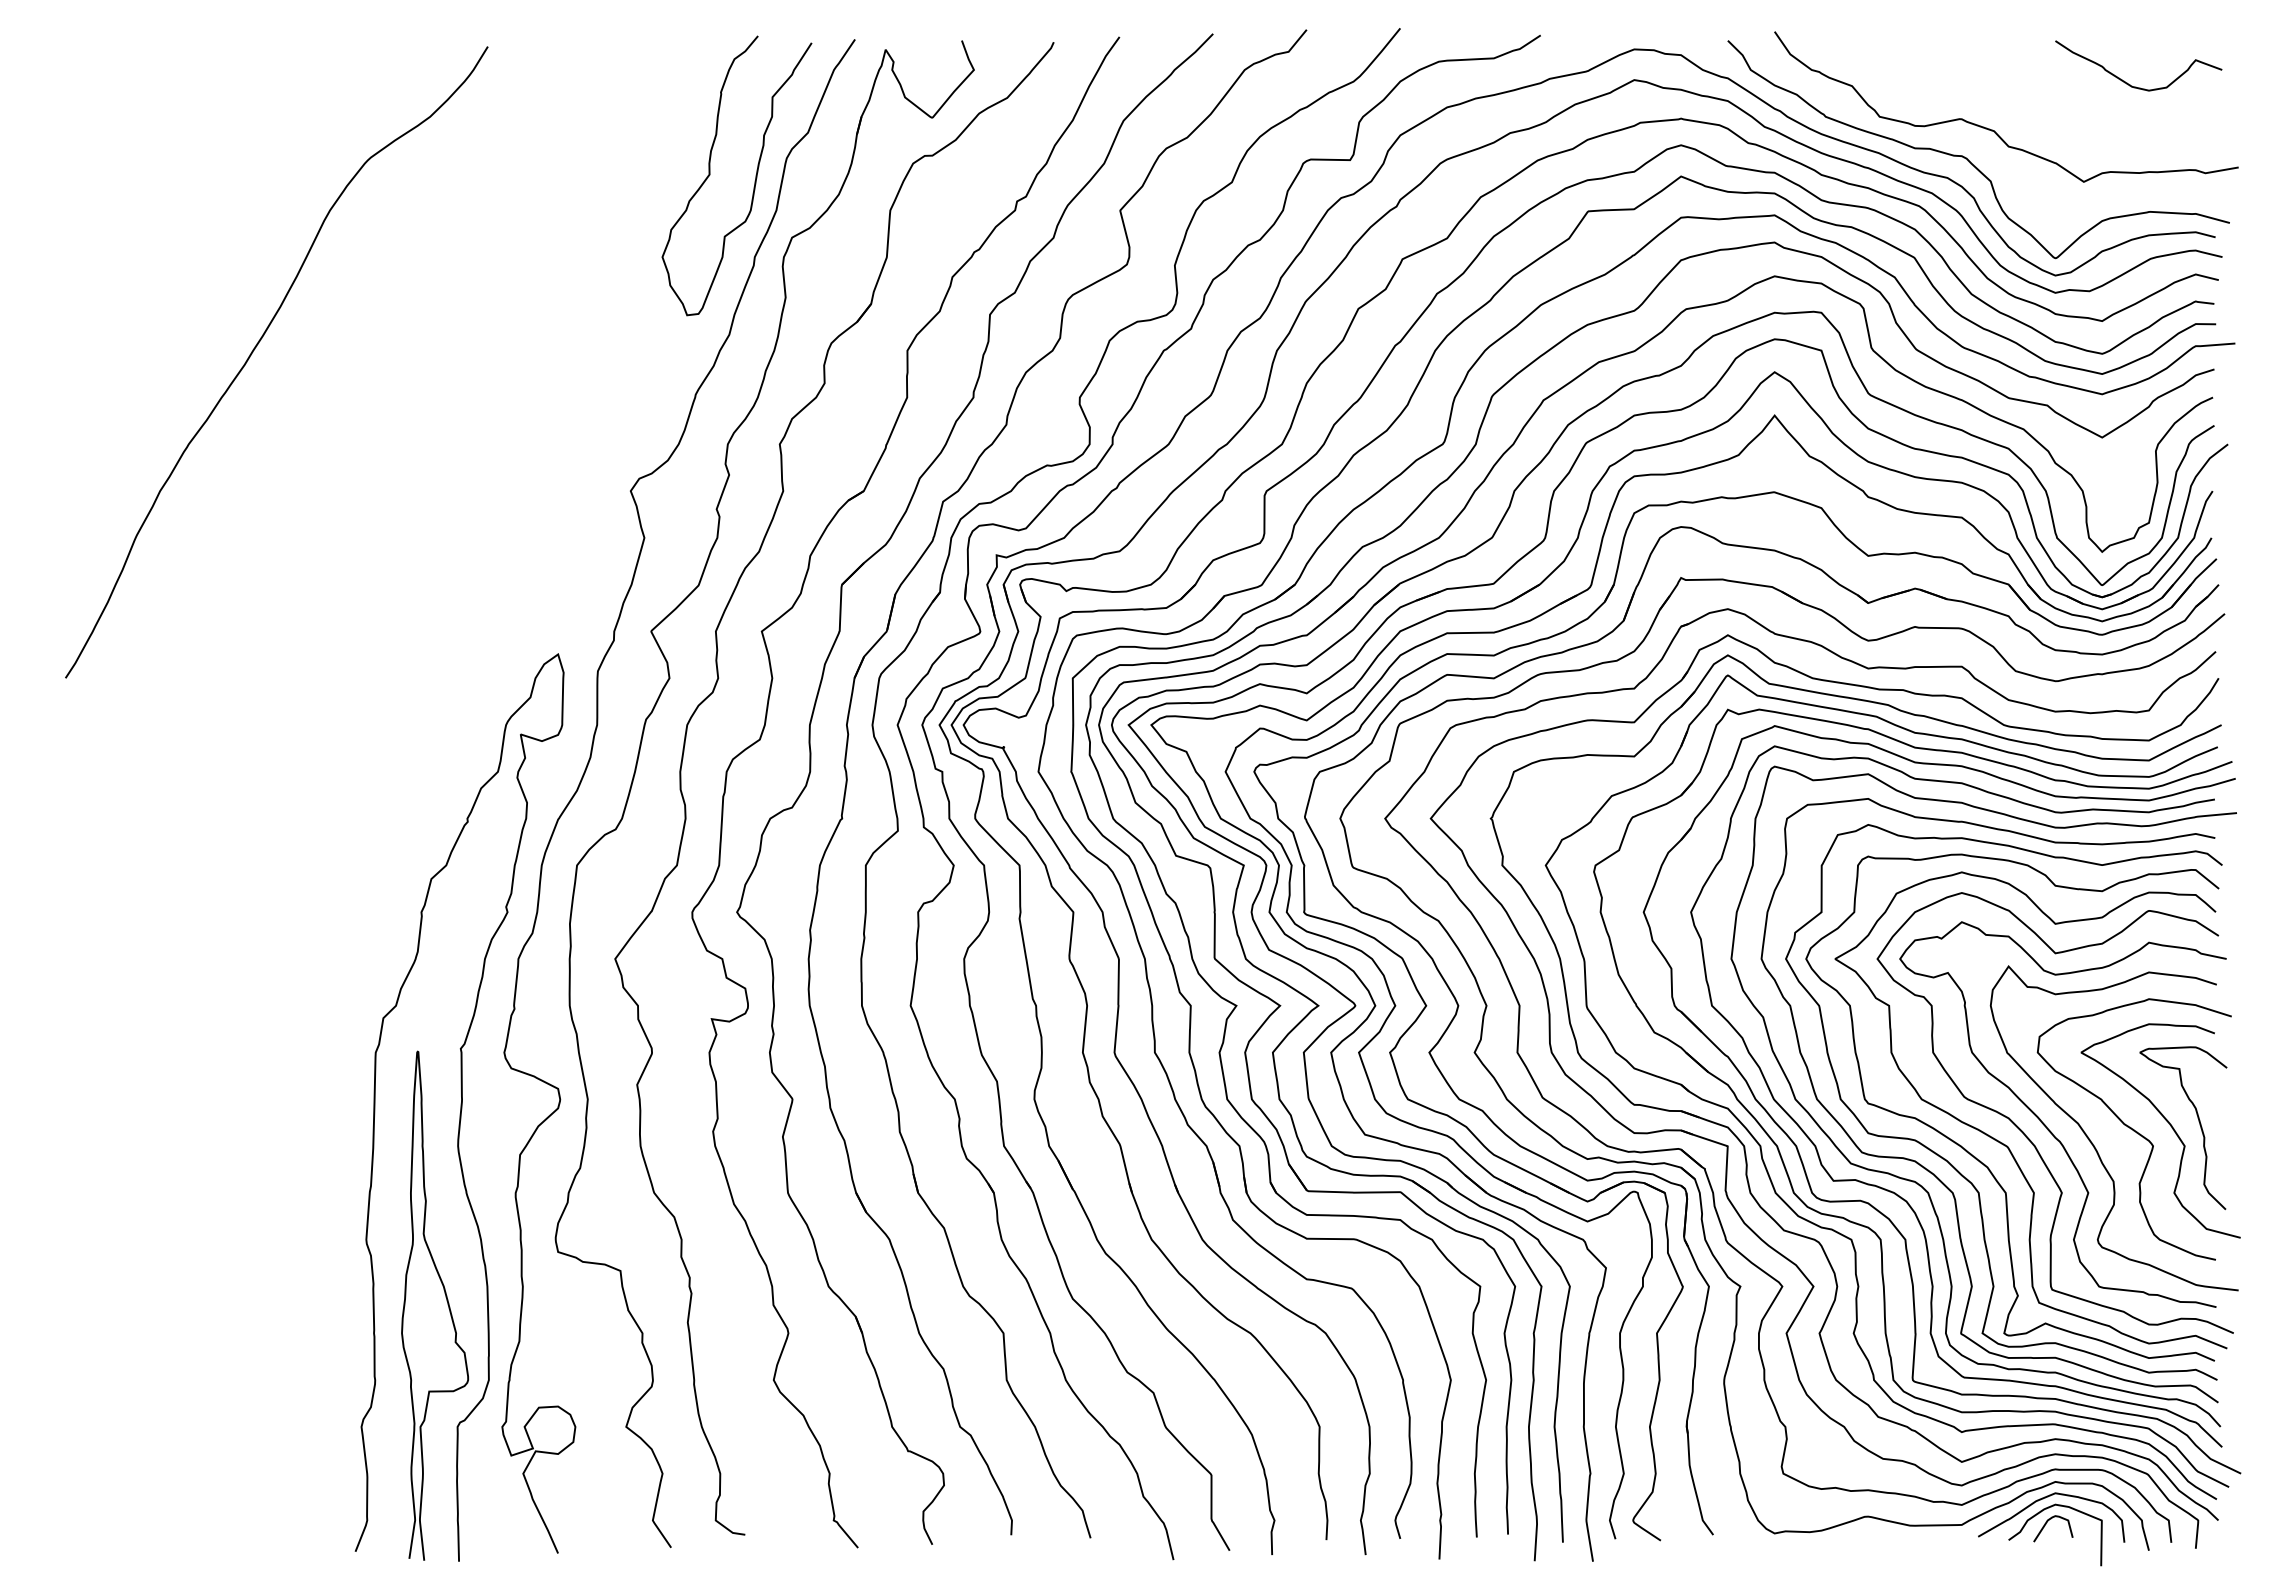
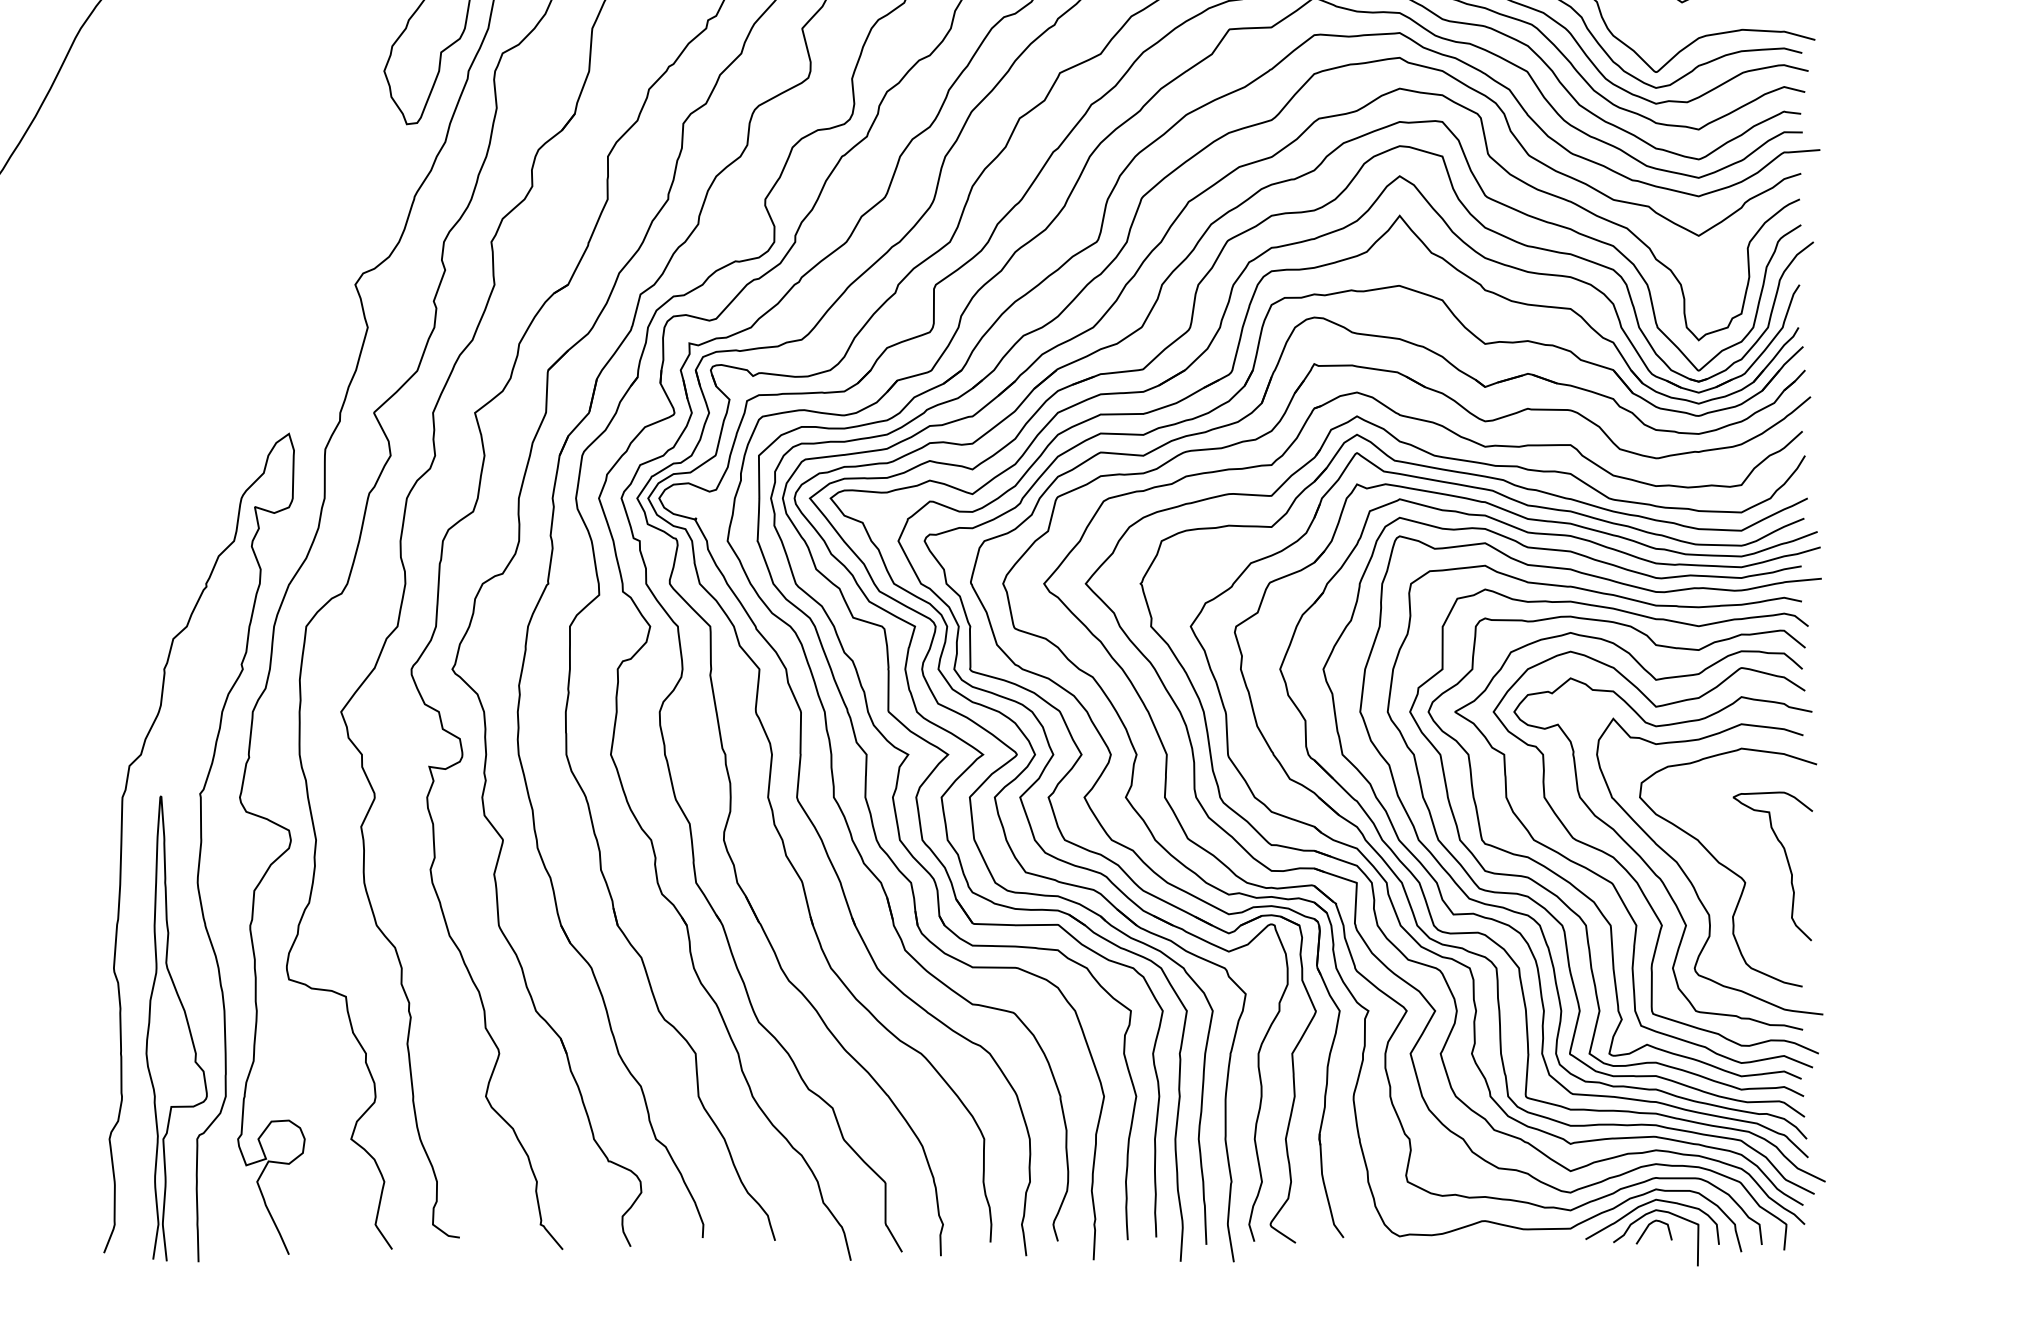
curve: (2167, 1122) -> (1758, 861), removed

